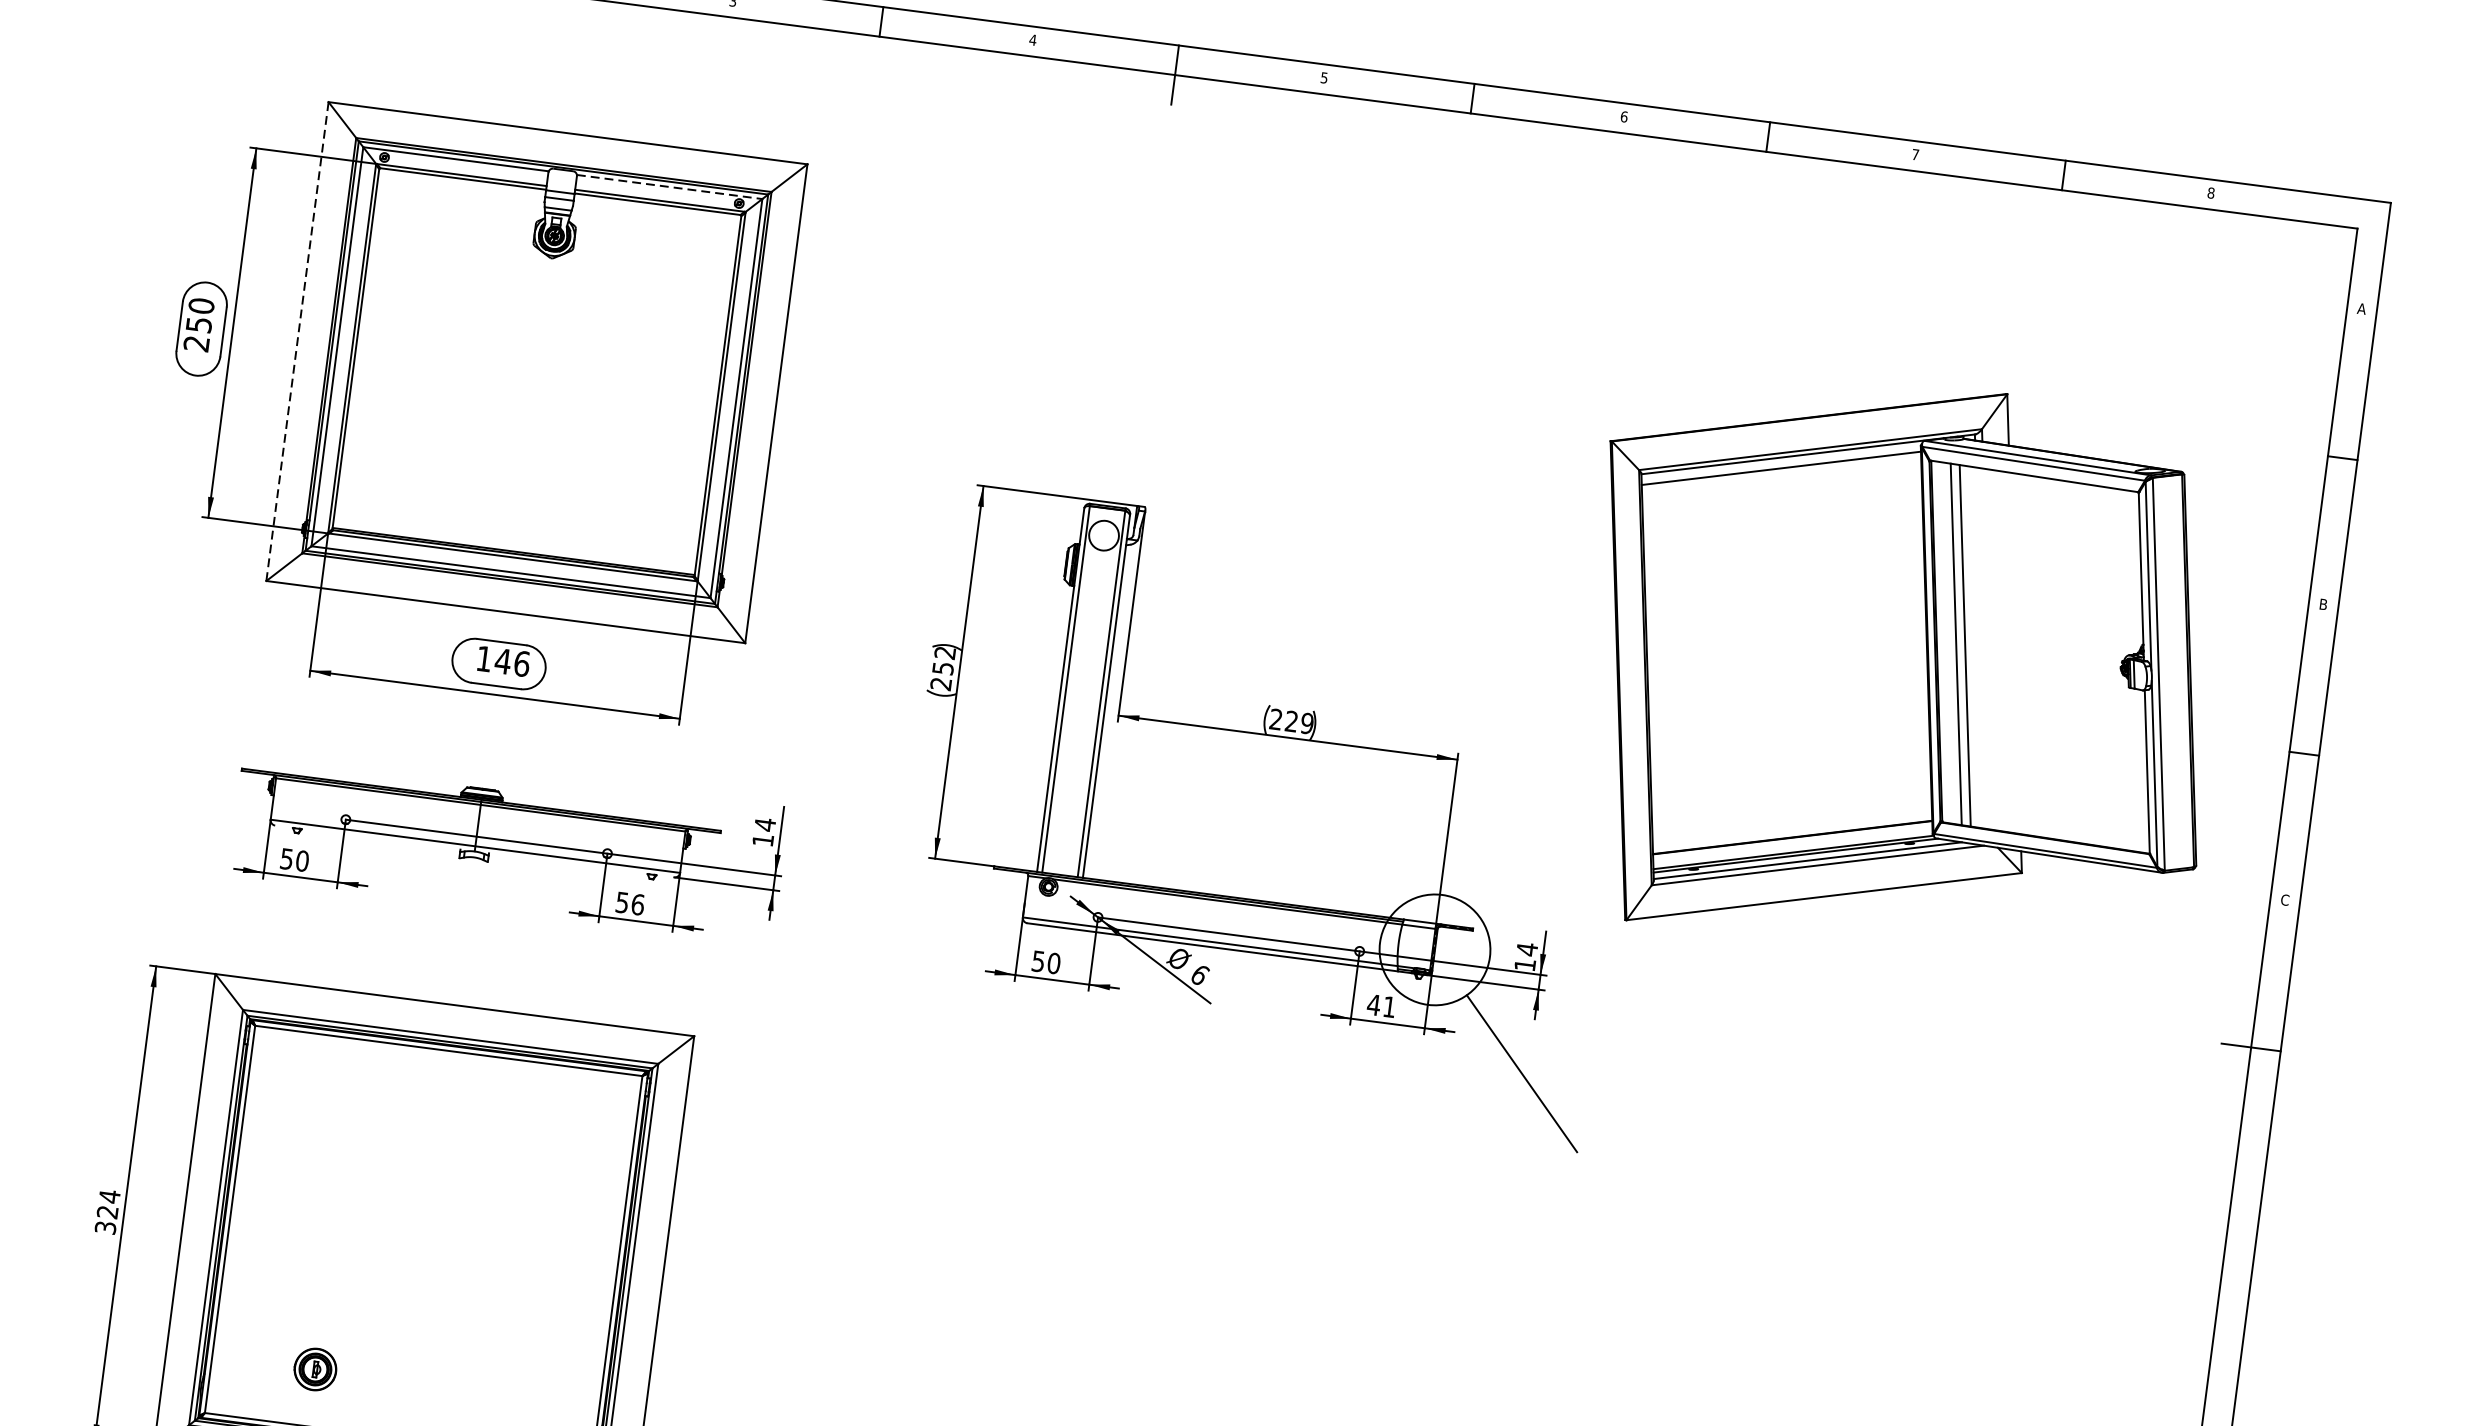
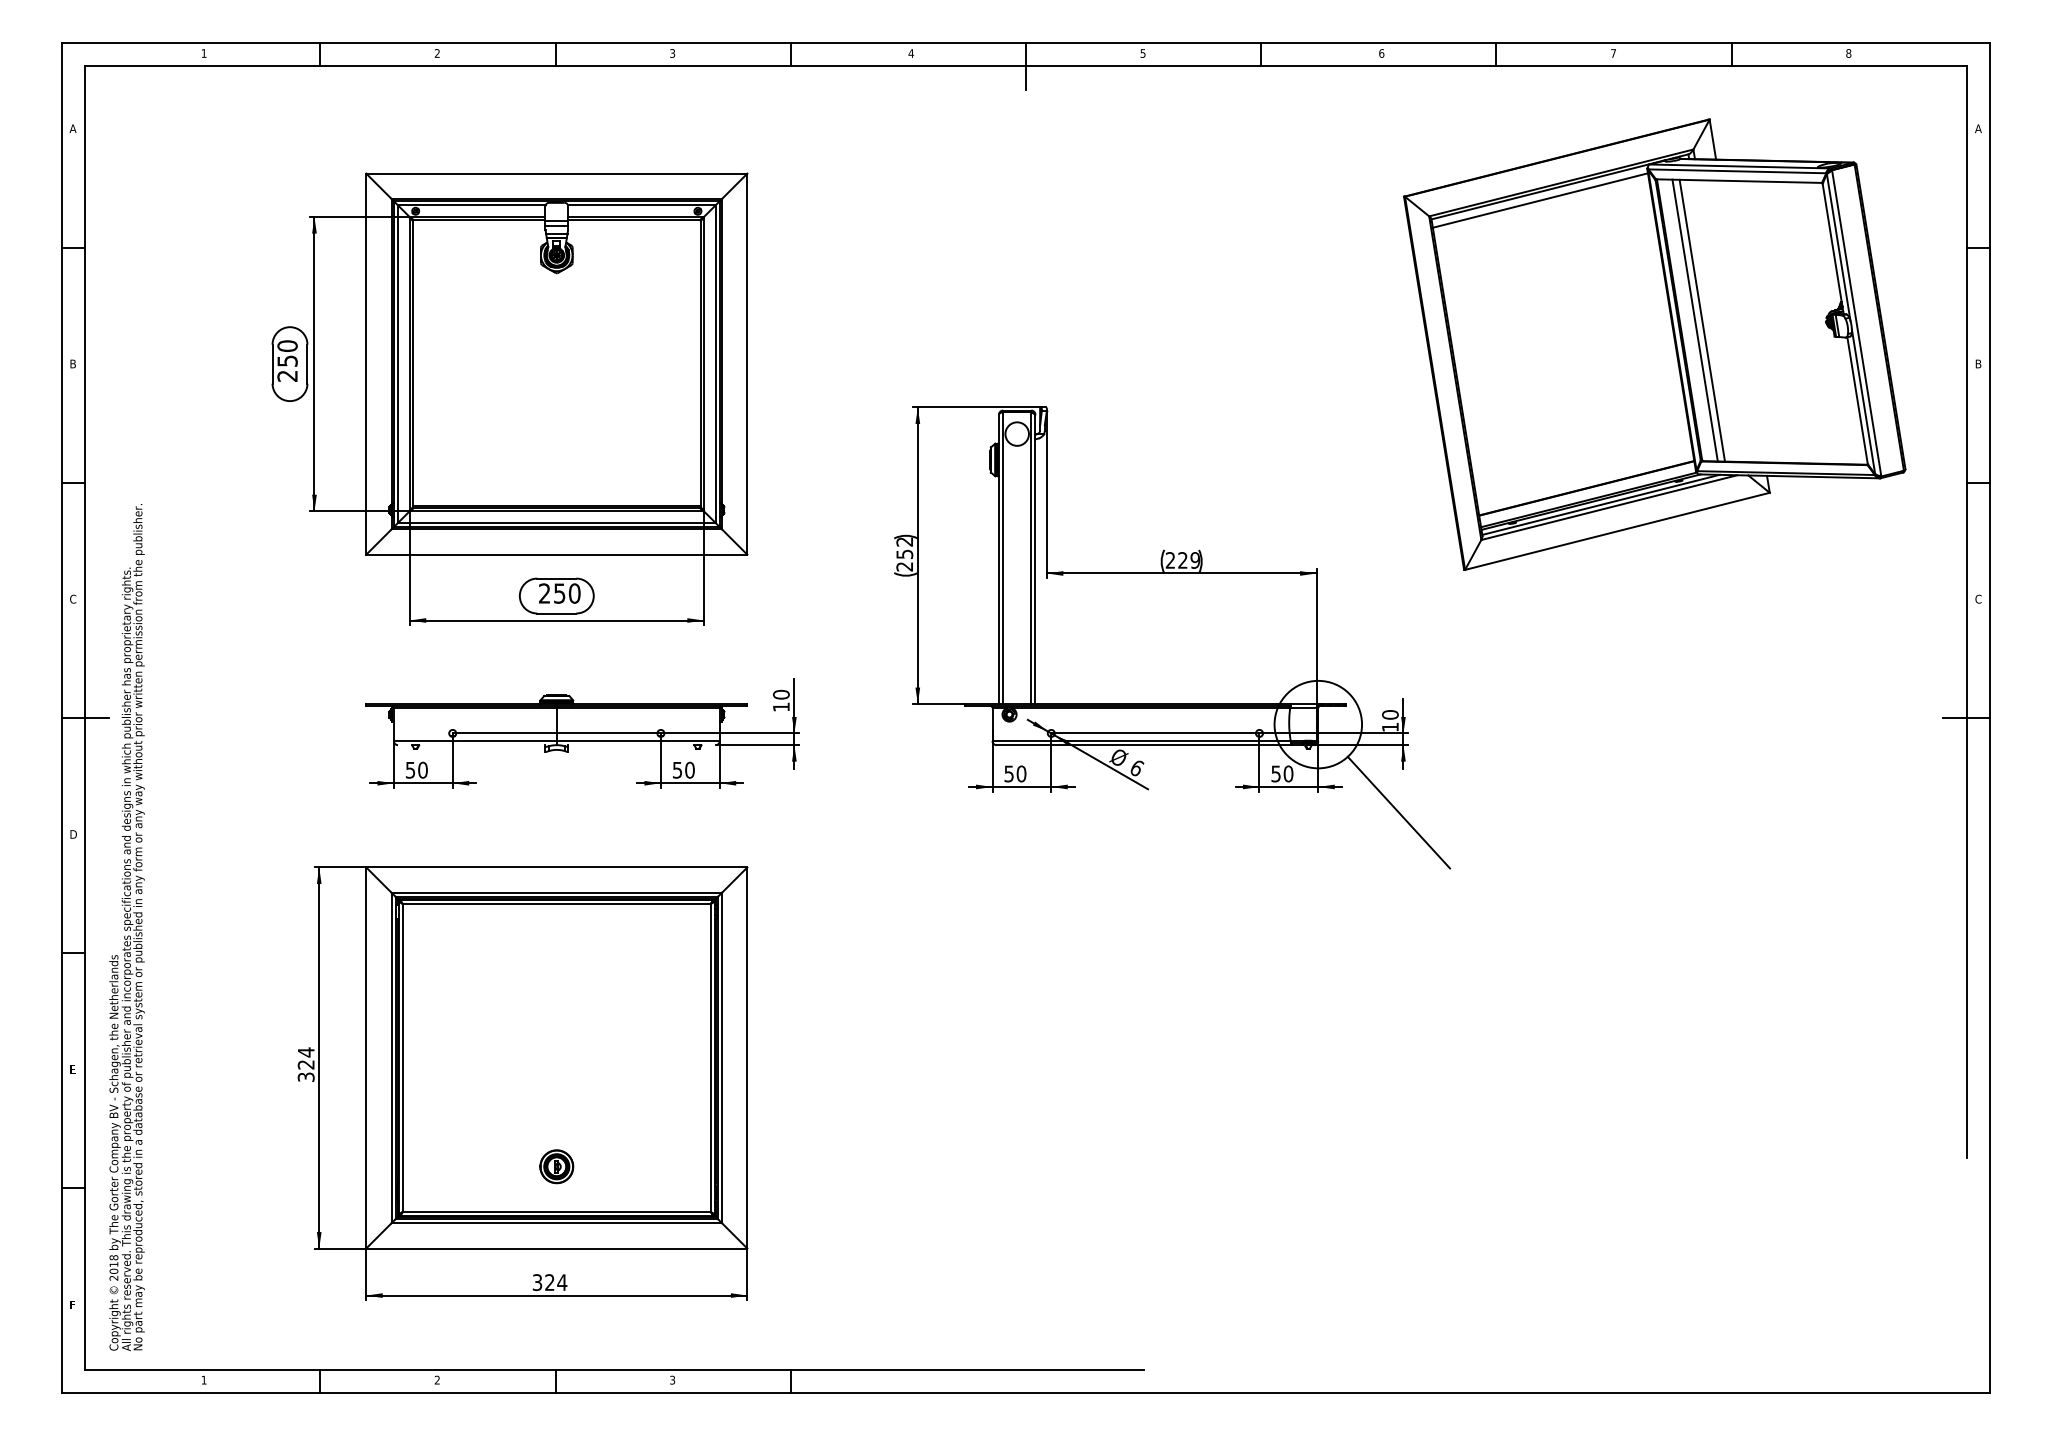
line: (669, 187) -> (641, 205), dashed -> solid
line: (297, 342) -> (366, 364), dashed -> solid
text: (502, 661) -> (559, 593), 146 -> 250
part: (1901, 667) -> (1654, 344), moved
text: (765, 824) -> (781, 694), 14 -> 10
text: (637, 903) -> (689, 769), 56 -> 50
text: (1527, 948) -> (1390, 714), 14 -> 10
text: (1382, 1005) -> (1282, 773), 41 -> 50
part: (315, 1369) -> (556, 1166), moved

